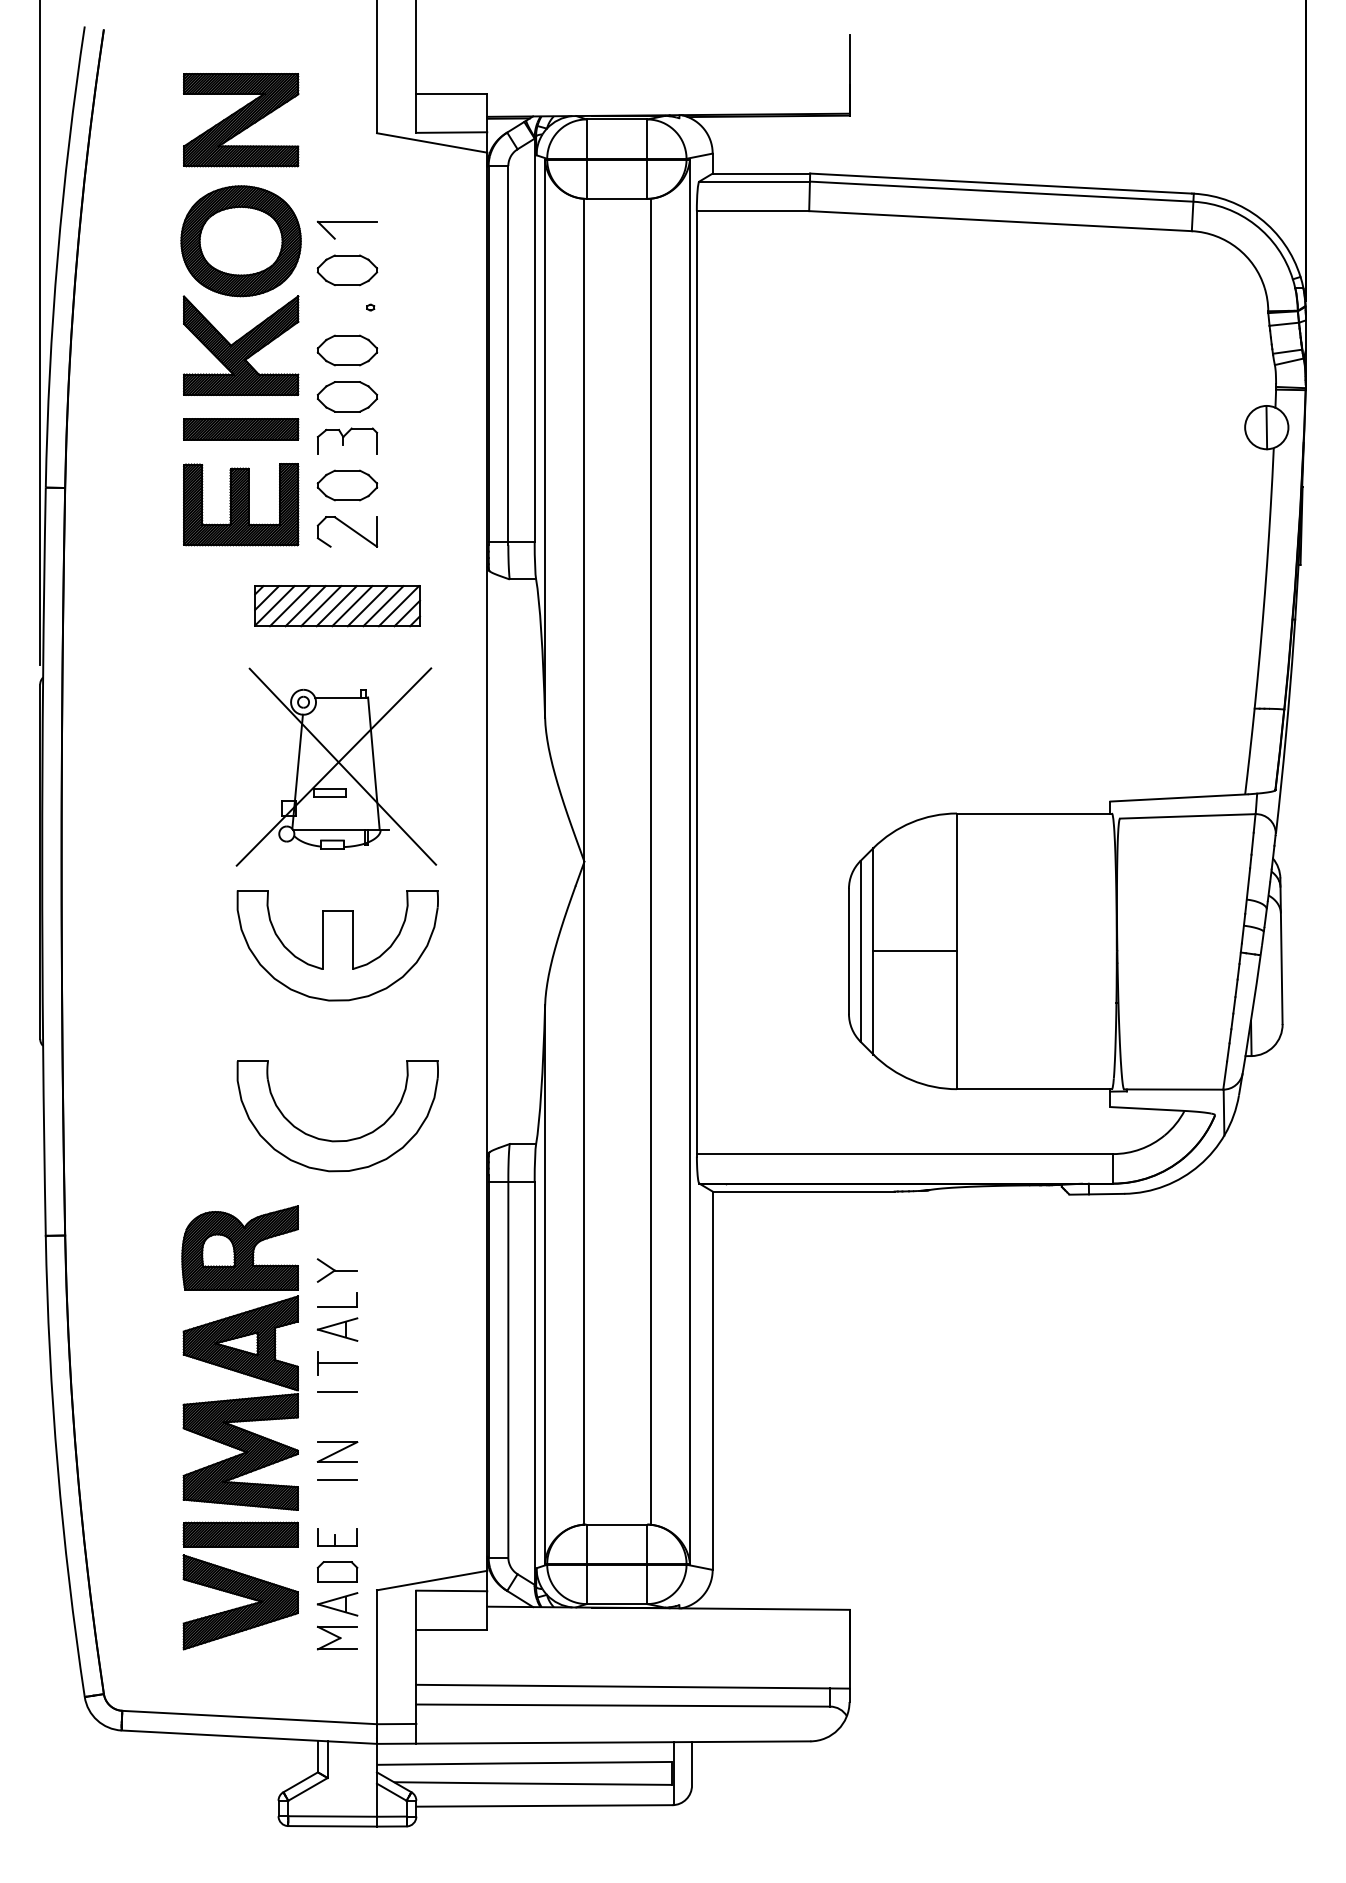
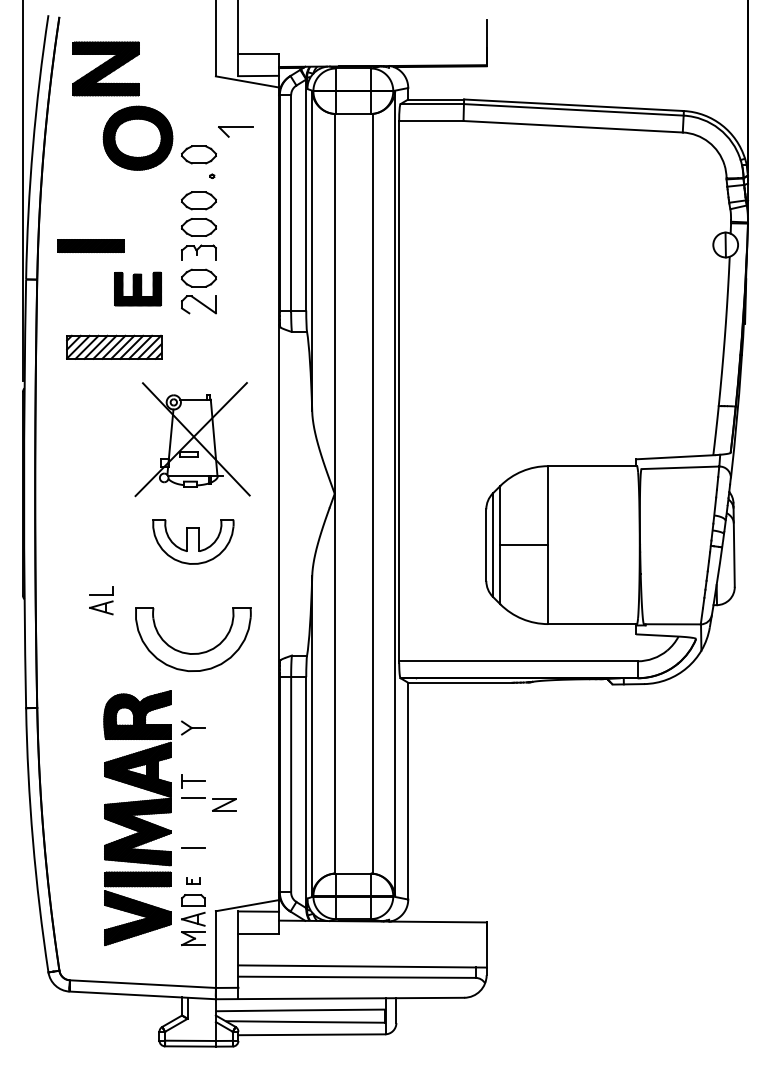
part: (240, 119) -> (105, 68), moved
part: (346, 229) -> (235, 131), moved
part: (240, 344) -> (137, 197), removed
part: (240, 428) -> (90, 245), moved
part: (240, 503) -> (137, 288), size x0.7
part: (337, 604) -> (114, 346), moved
part: (337, 944) -> (193, 541), size x0.7
part: (337, 1316) -> (101, 600), moved
part: (337, 1451) -> (224, 804), moved
part: (337, 1536) -> (193, 880), size x0.6

